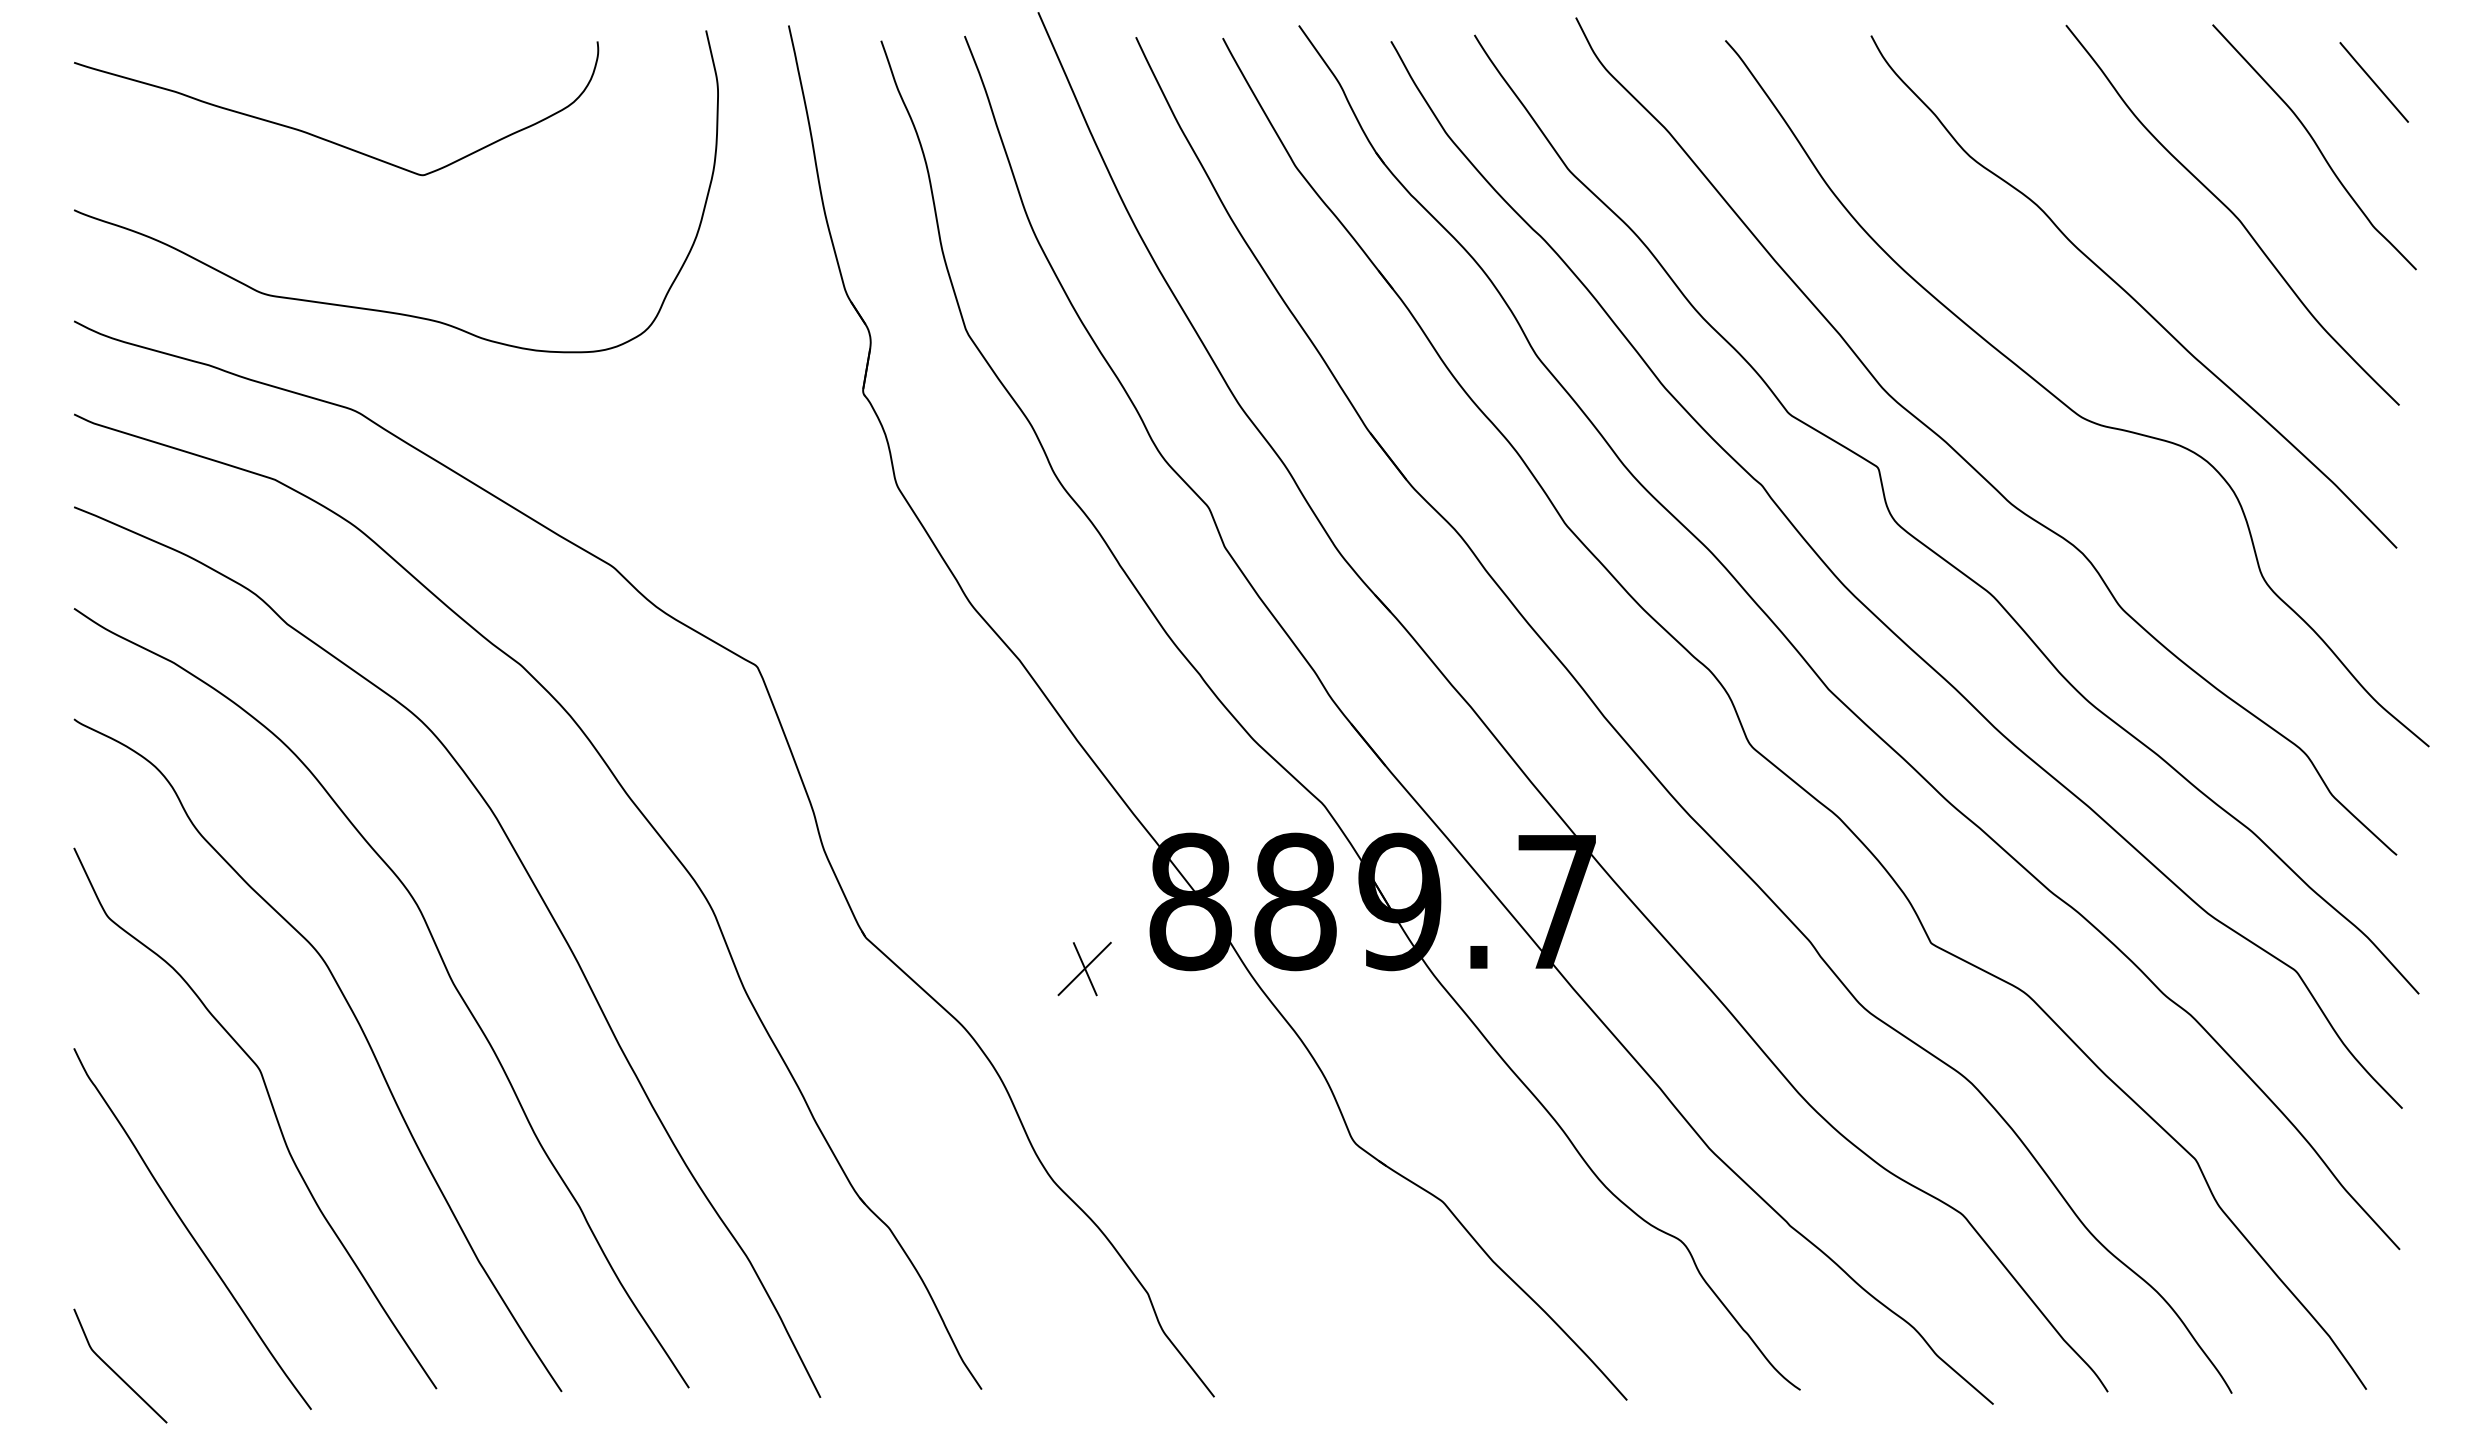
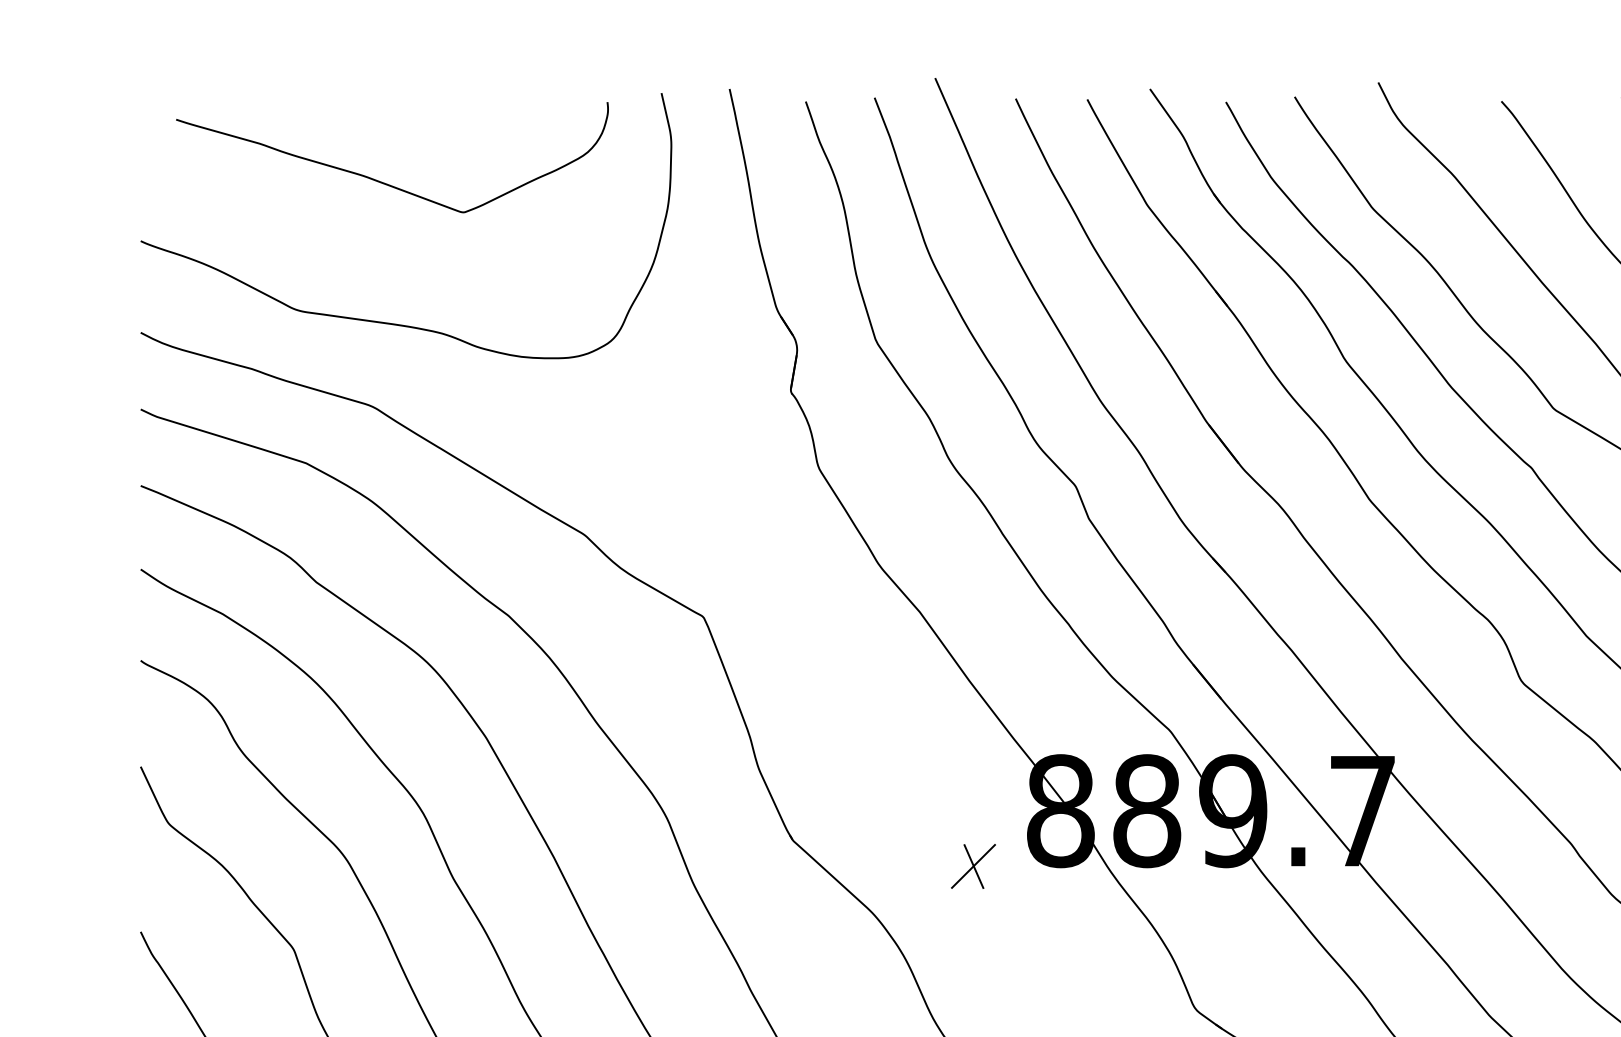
curve: (325, 138) -> (383, 182), moved

